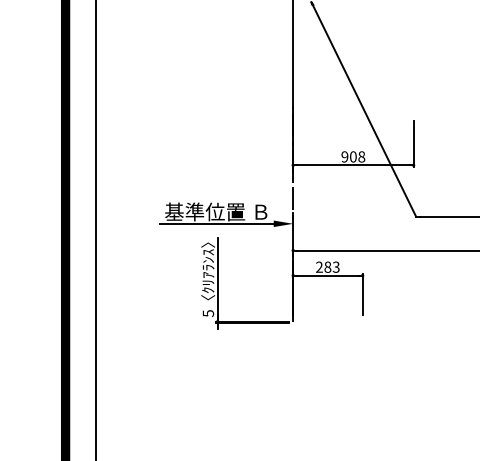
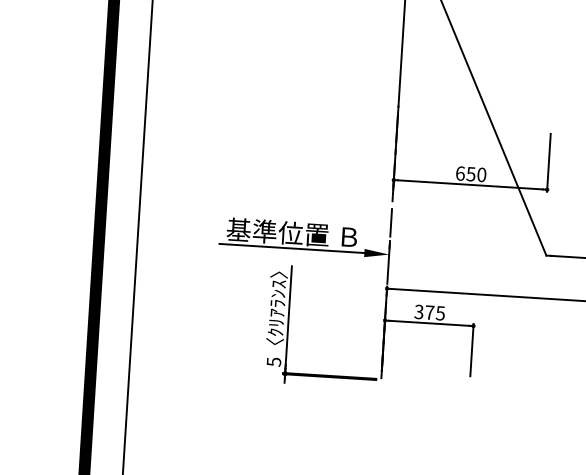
text: (353, 156) -> (471, 173), 908 -> 650
text: (327, 266) -> (429, 311), 283 -> 375

